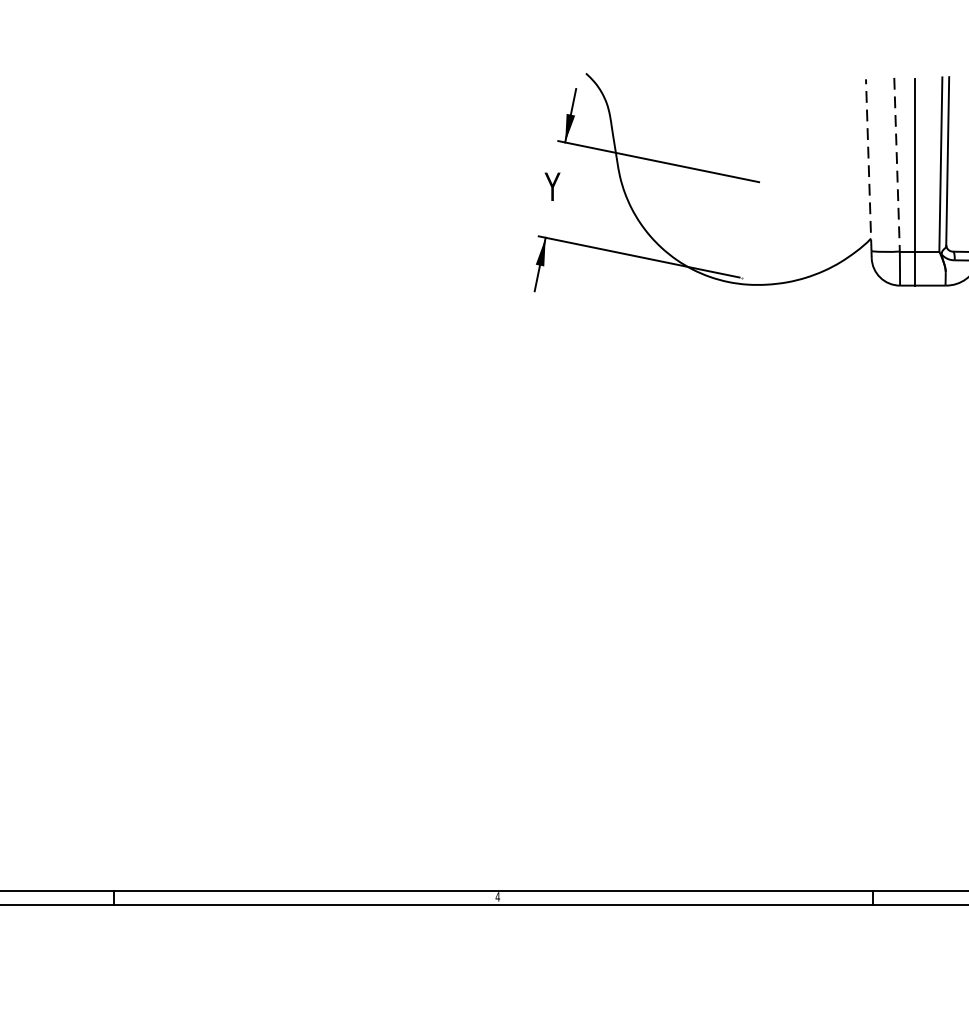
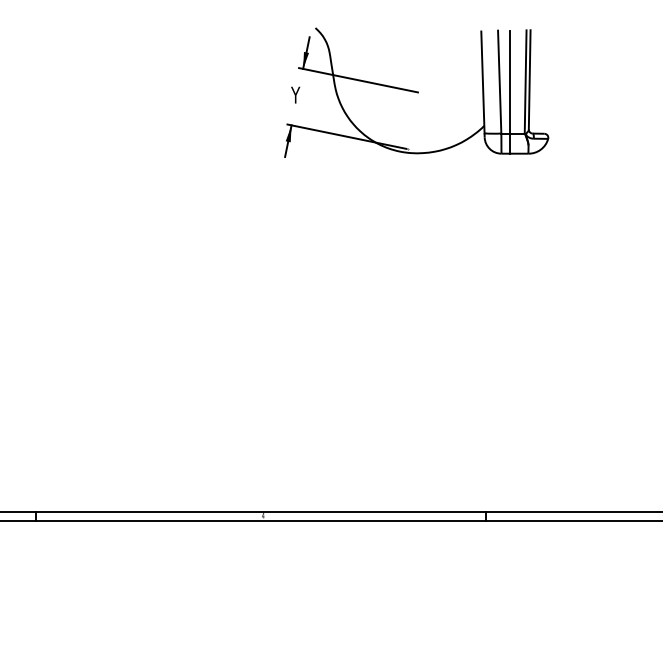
line: (868, 165) -> (482, 82), dashed -> solid
line: (896, 165) -> (499, 82), dashed -> solid

